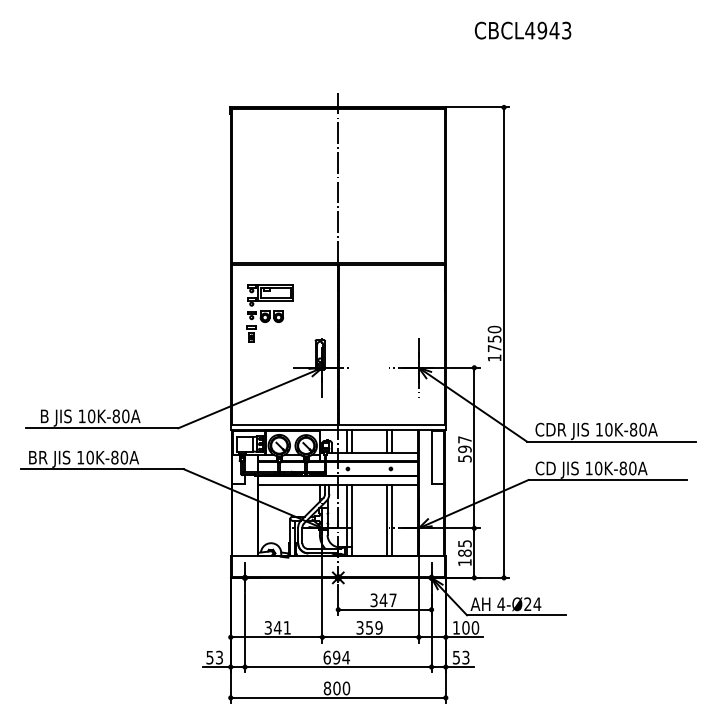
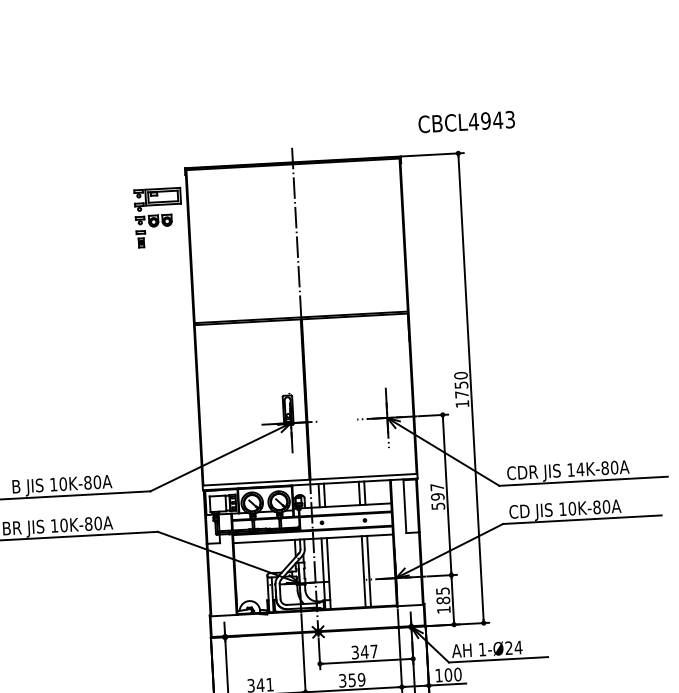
text: (522, 30) -> (466, 121), moved
part: (269, 313) -> (157, 217), moved
text: (608, 429) -> (580, 469), 10K-80A -> 14K-80A
text: (501, 603) -> (482, 648), 4-Ø24 -> 1-Ø24

